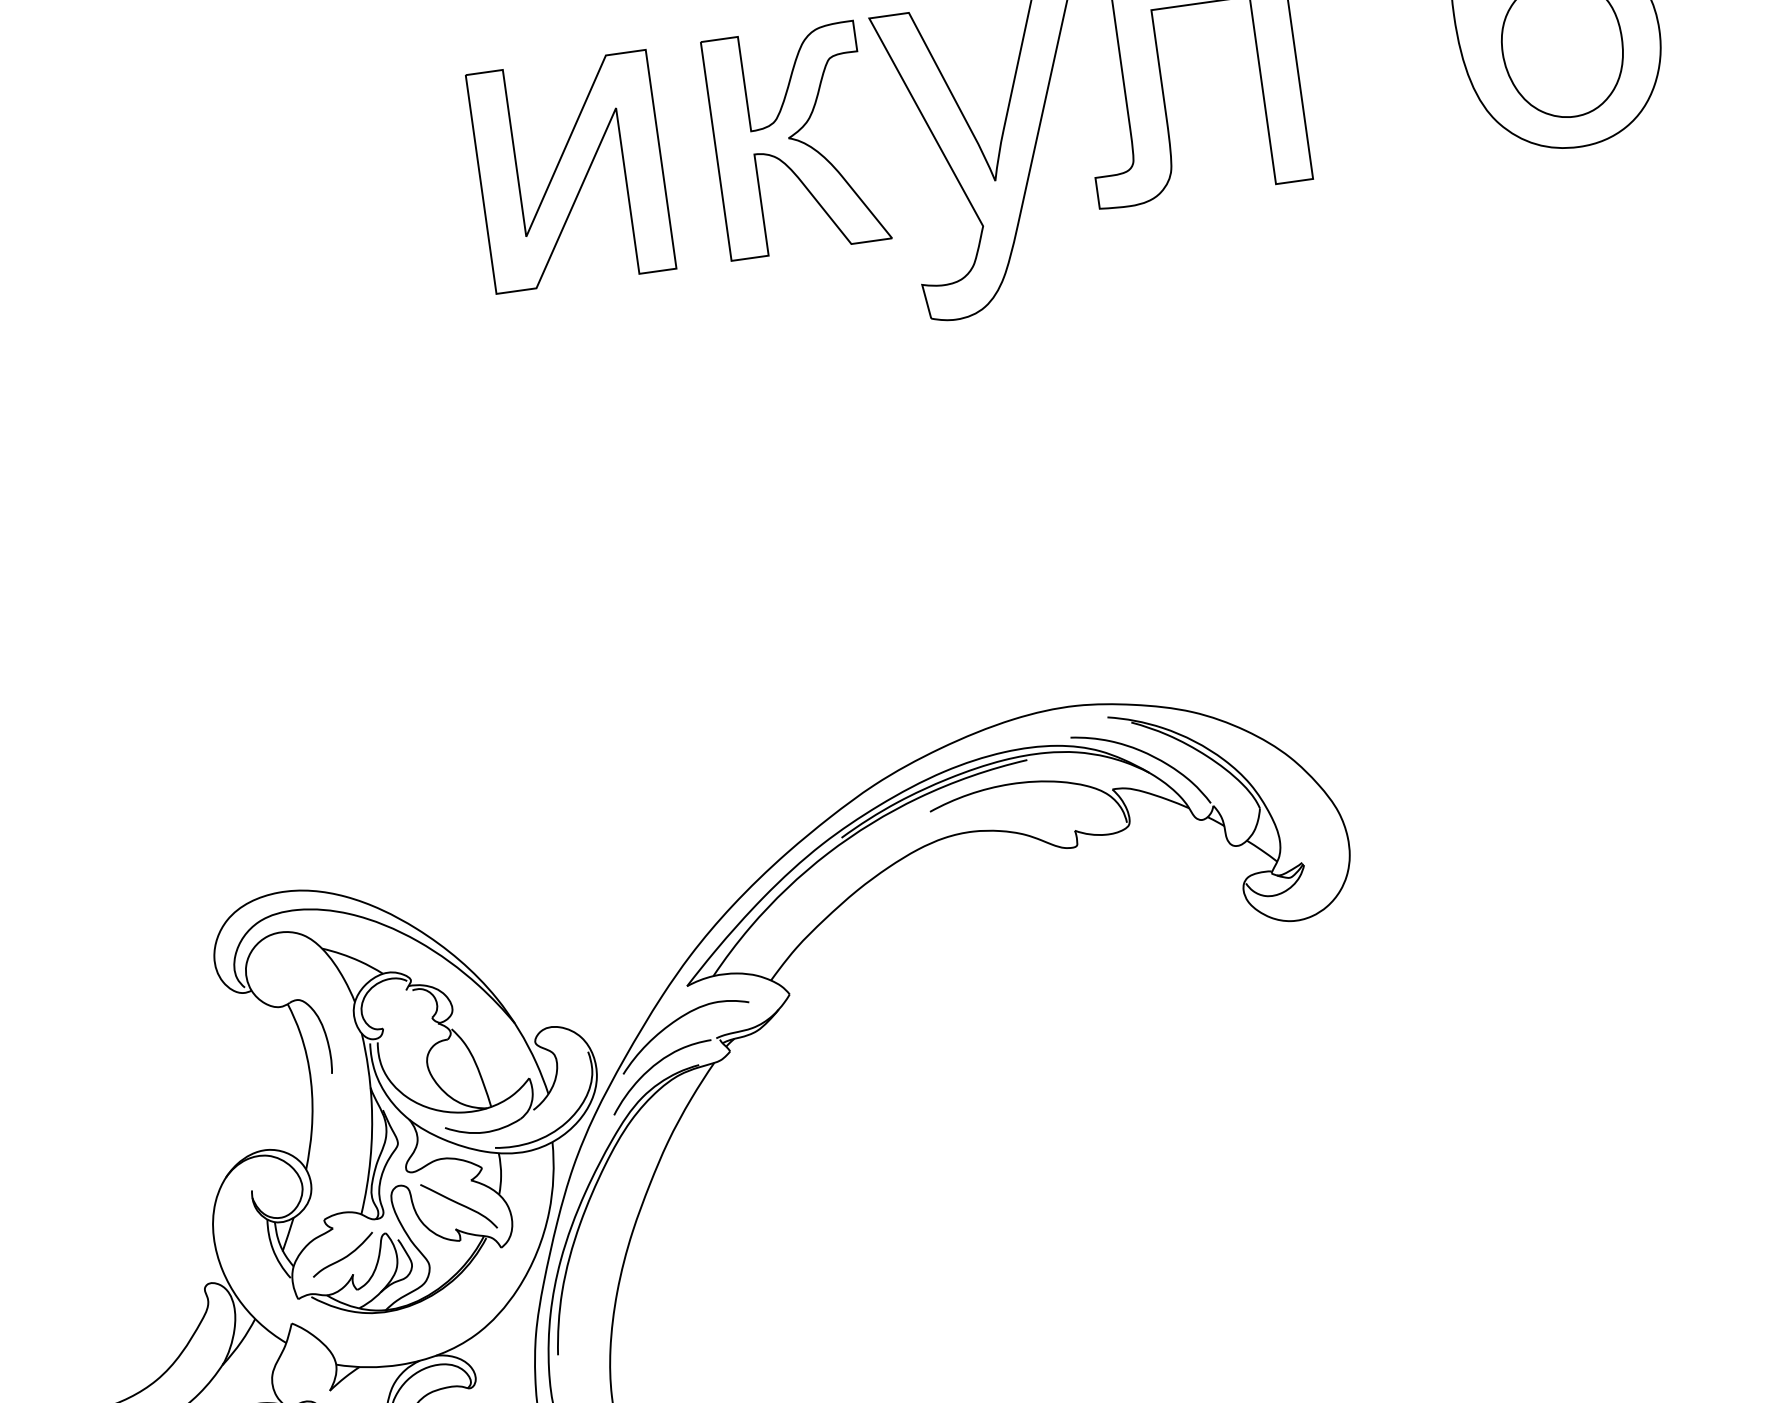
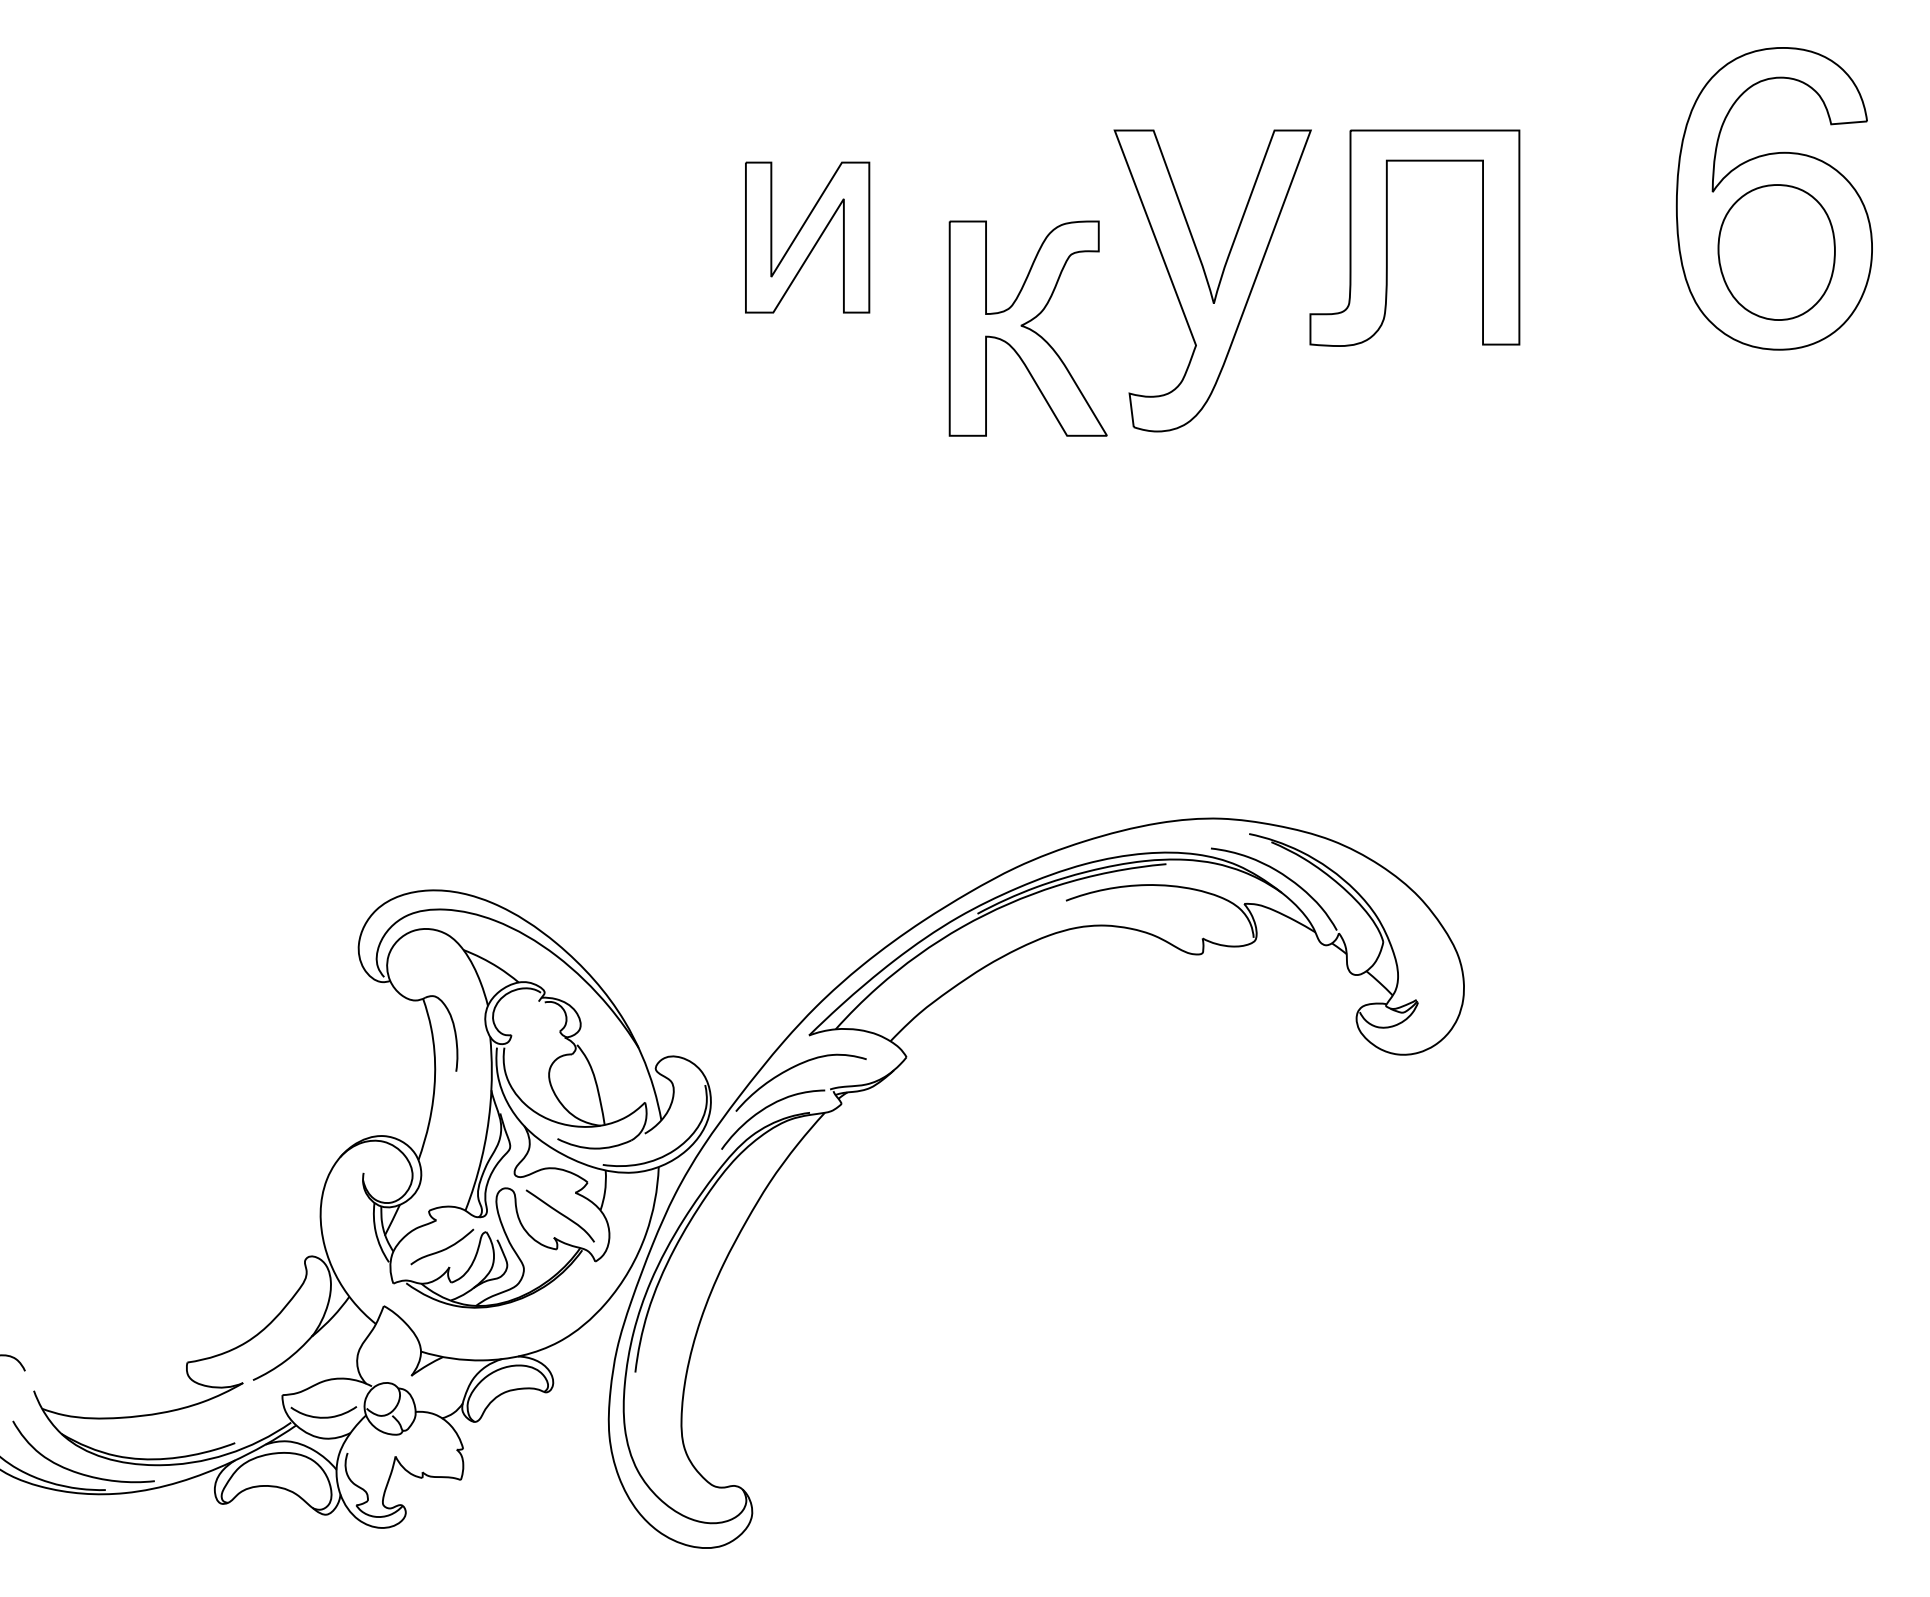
part: (795, 140) -> (1027, 328), moved
part: (570, 171) -> (807, 237), size x0.7

